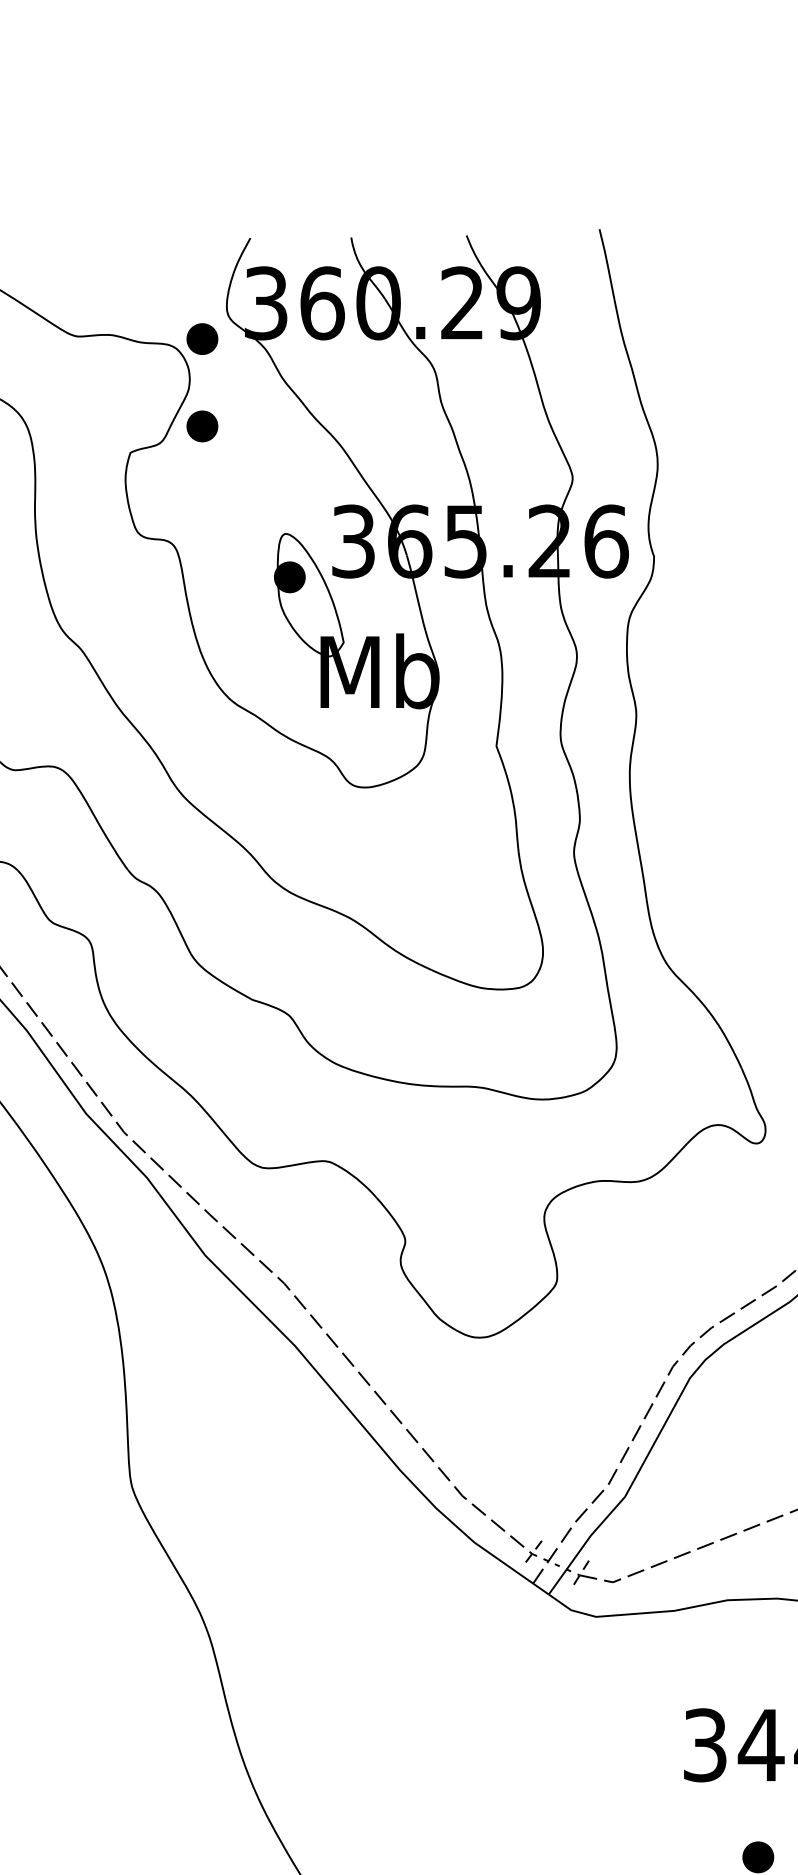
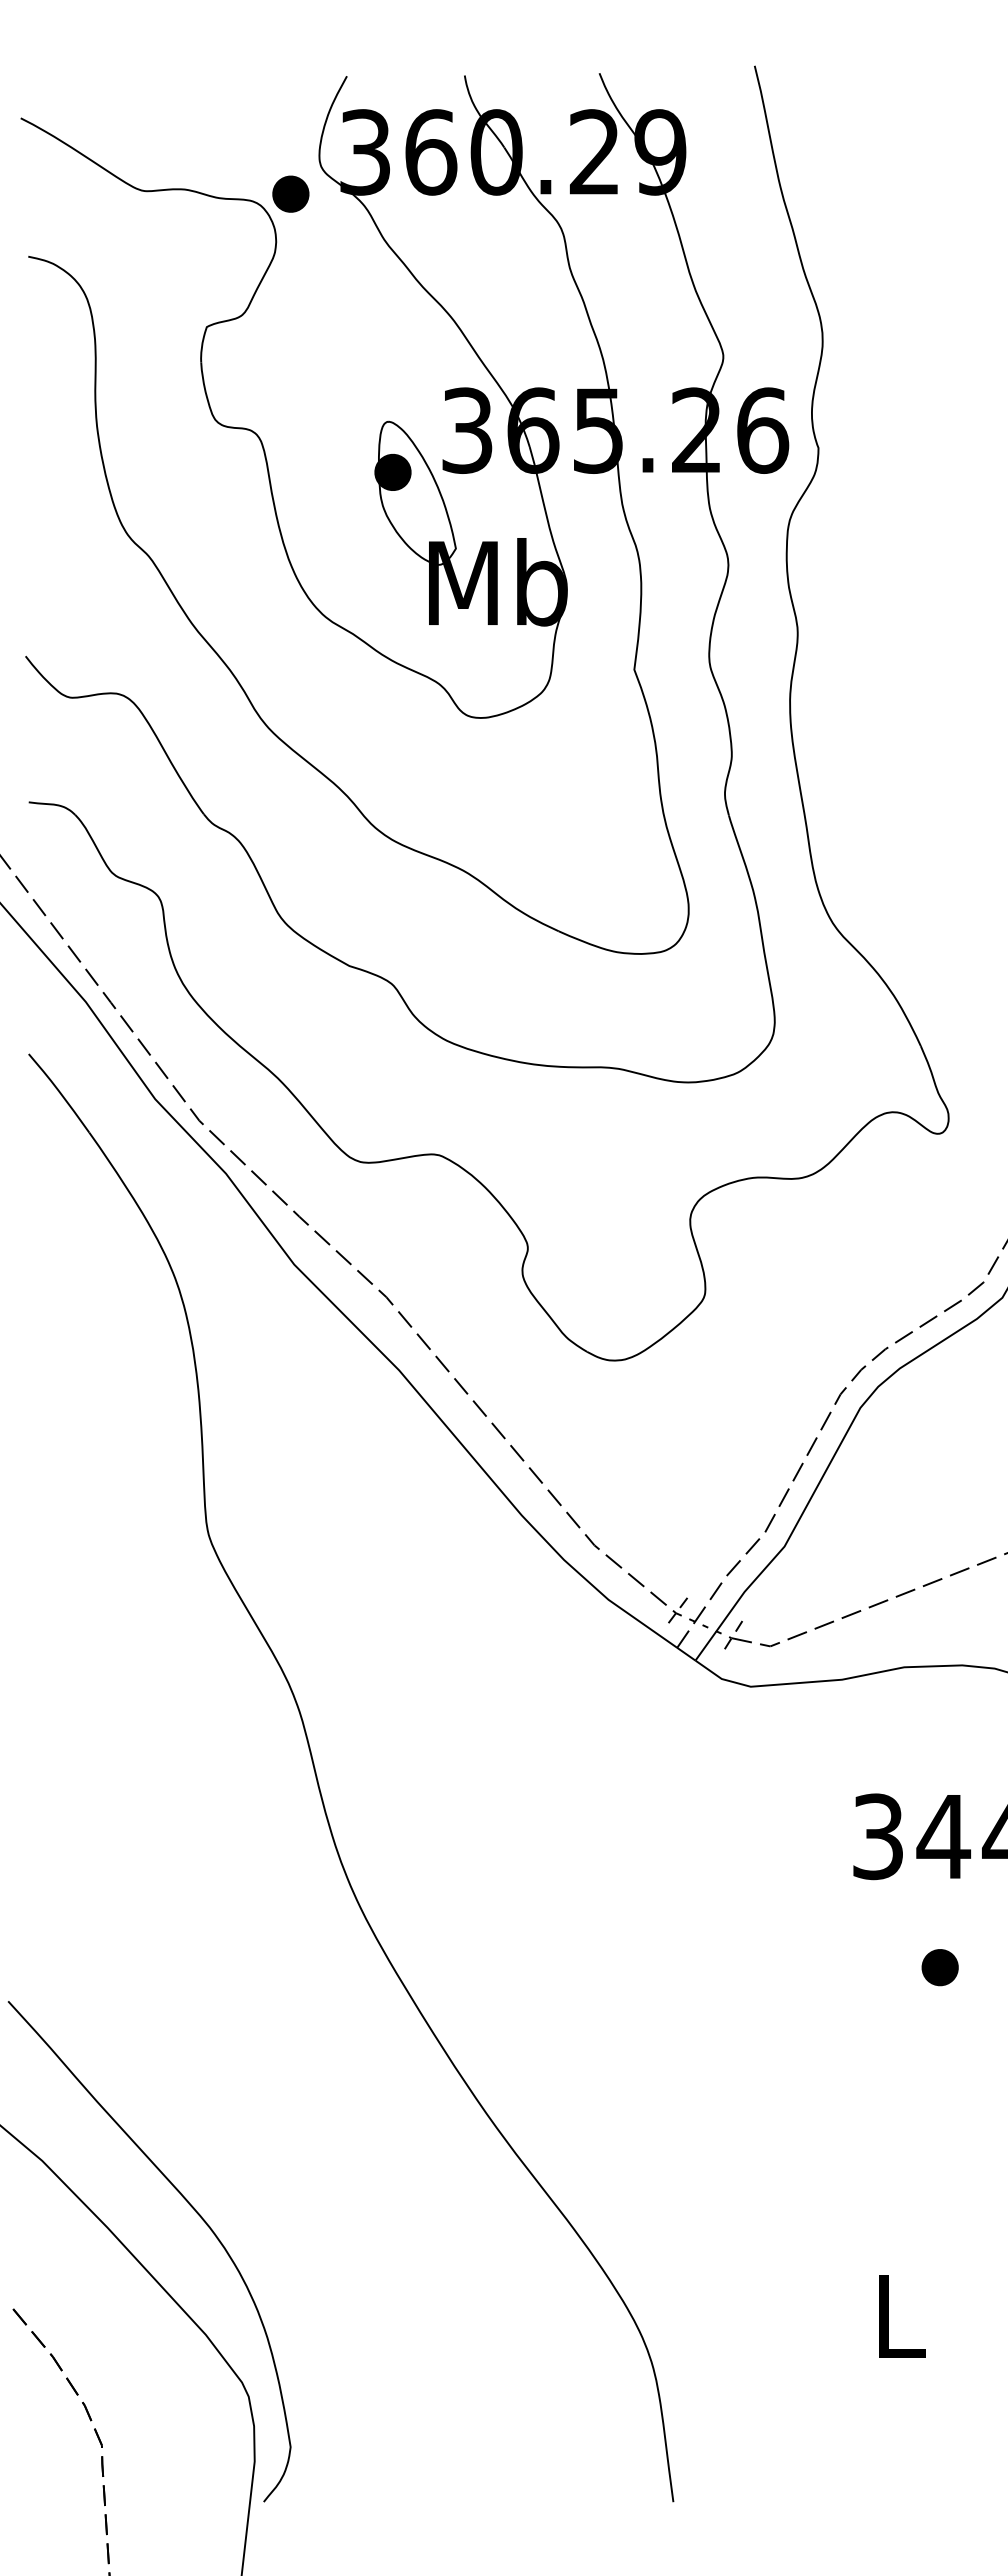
part: (202, 425) -> (290, 295), removed

